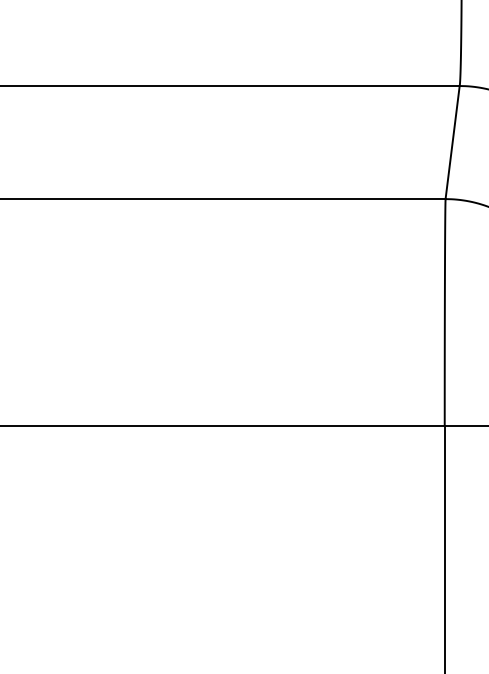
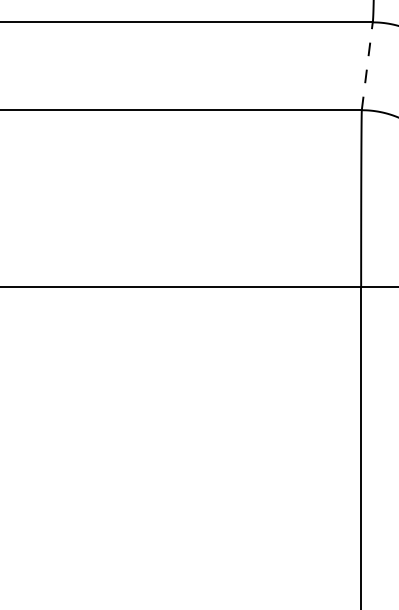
line: (452, 141) -> (367, 65), solid -> dashed

